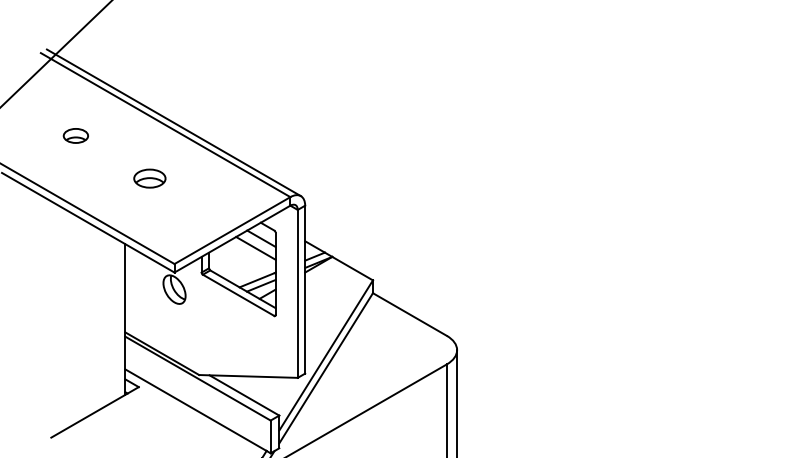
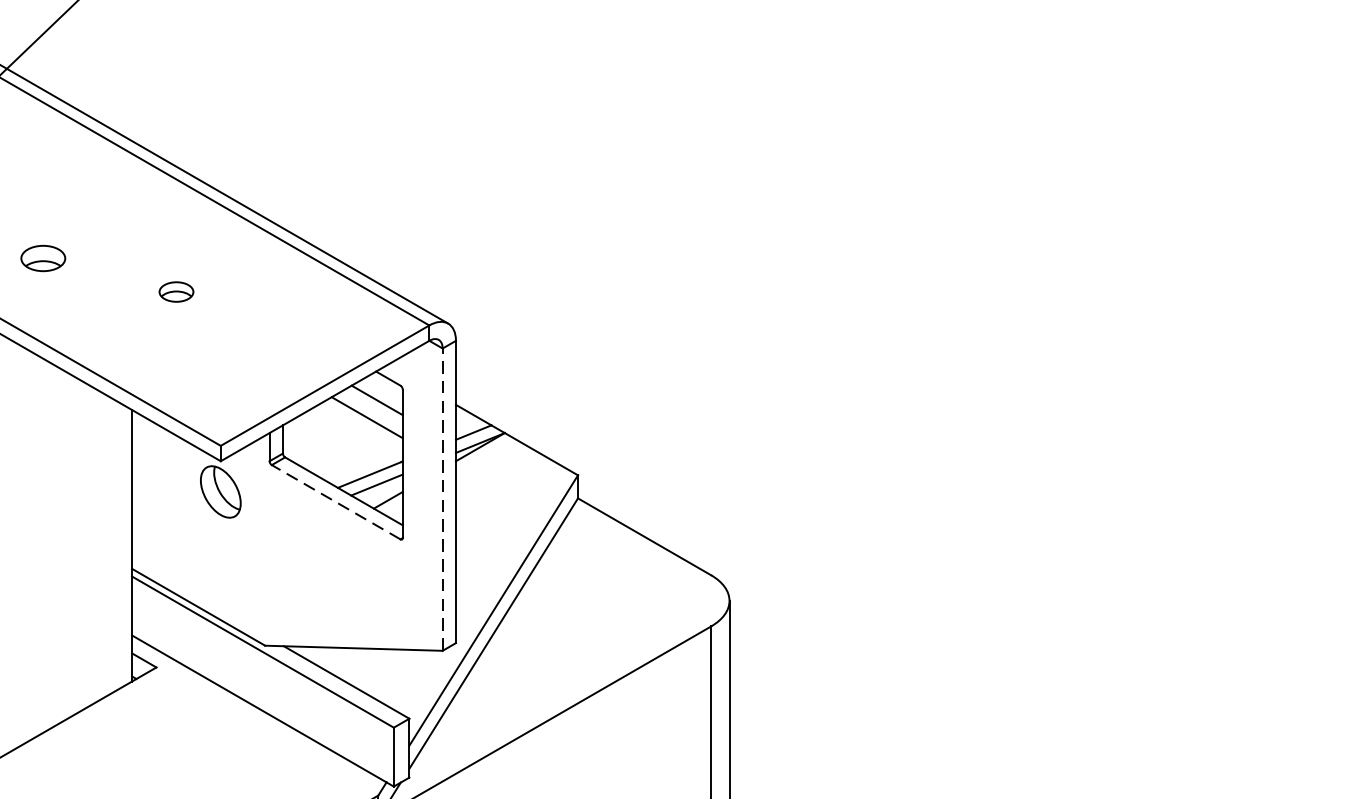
part: (75, 135) -> (42, 257), moved
part: (149, 178) -> (175, 291), size x0.6
line: (297, 293) -> (442, 498), solid -> dashed
line: (238, 295) -> (335, 502), solid -> dashed

